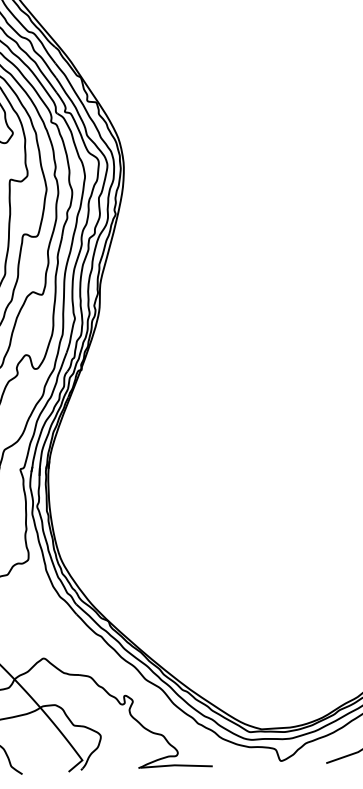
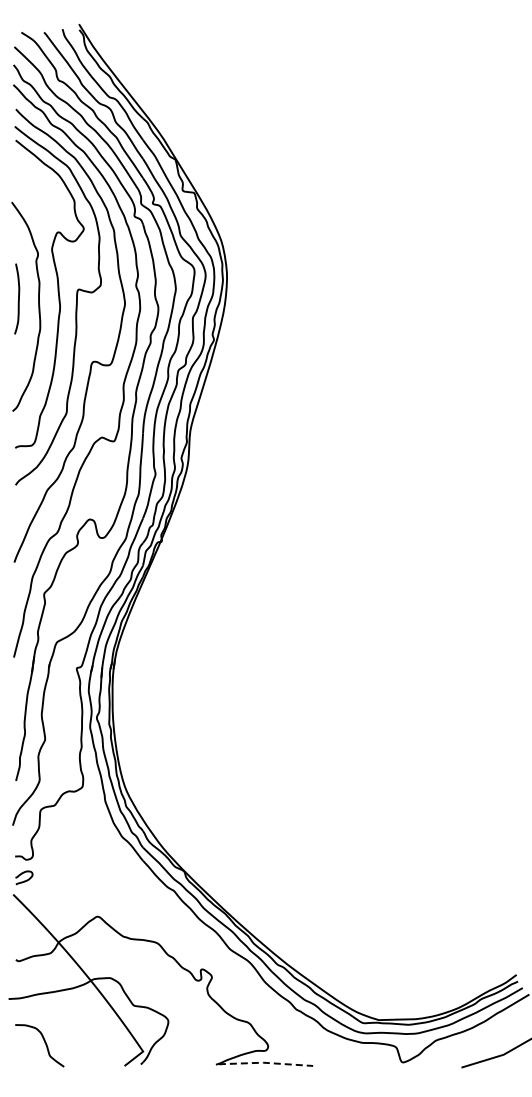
line: (176, 765) -> (265, 1062), solid -> dashed

